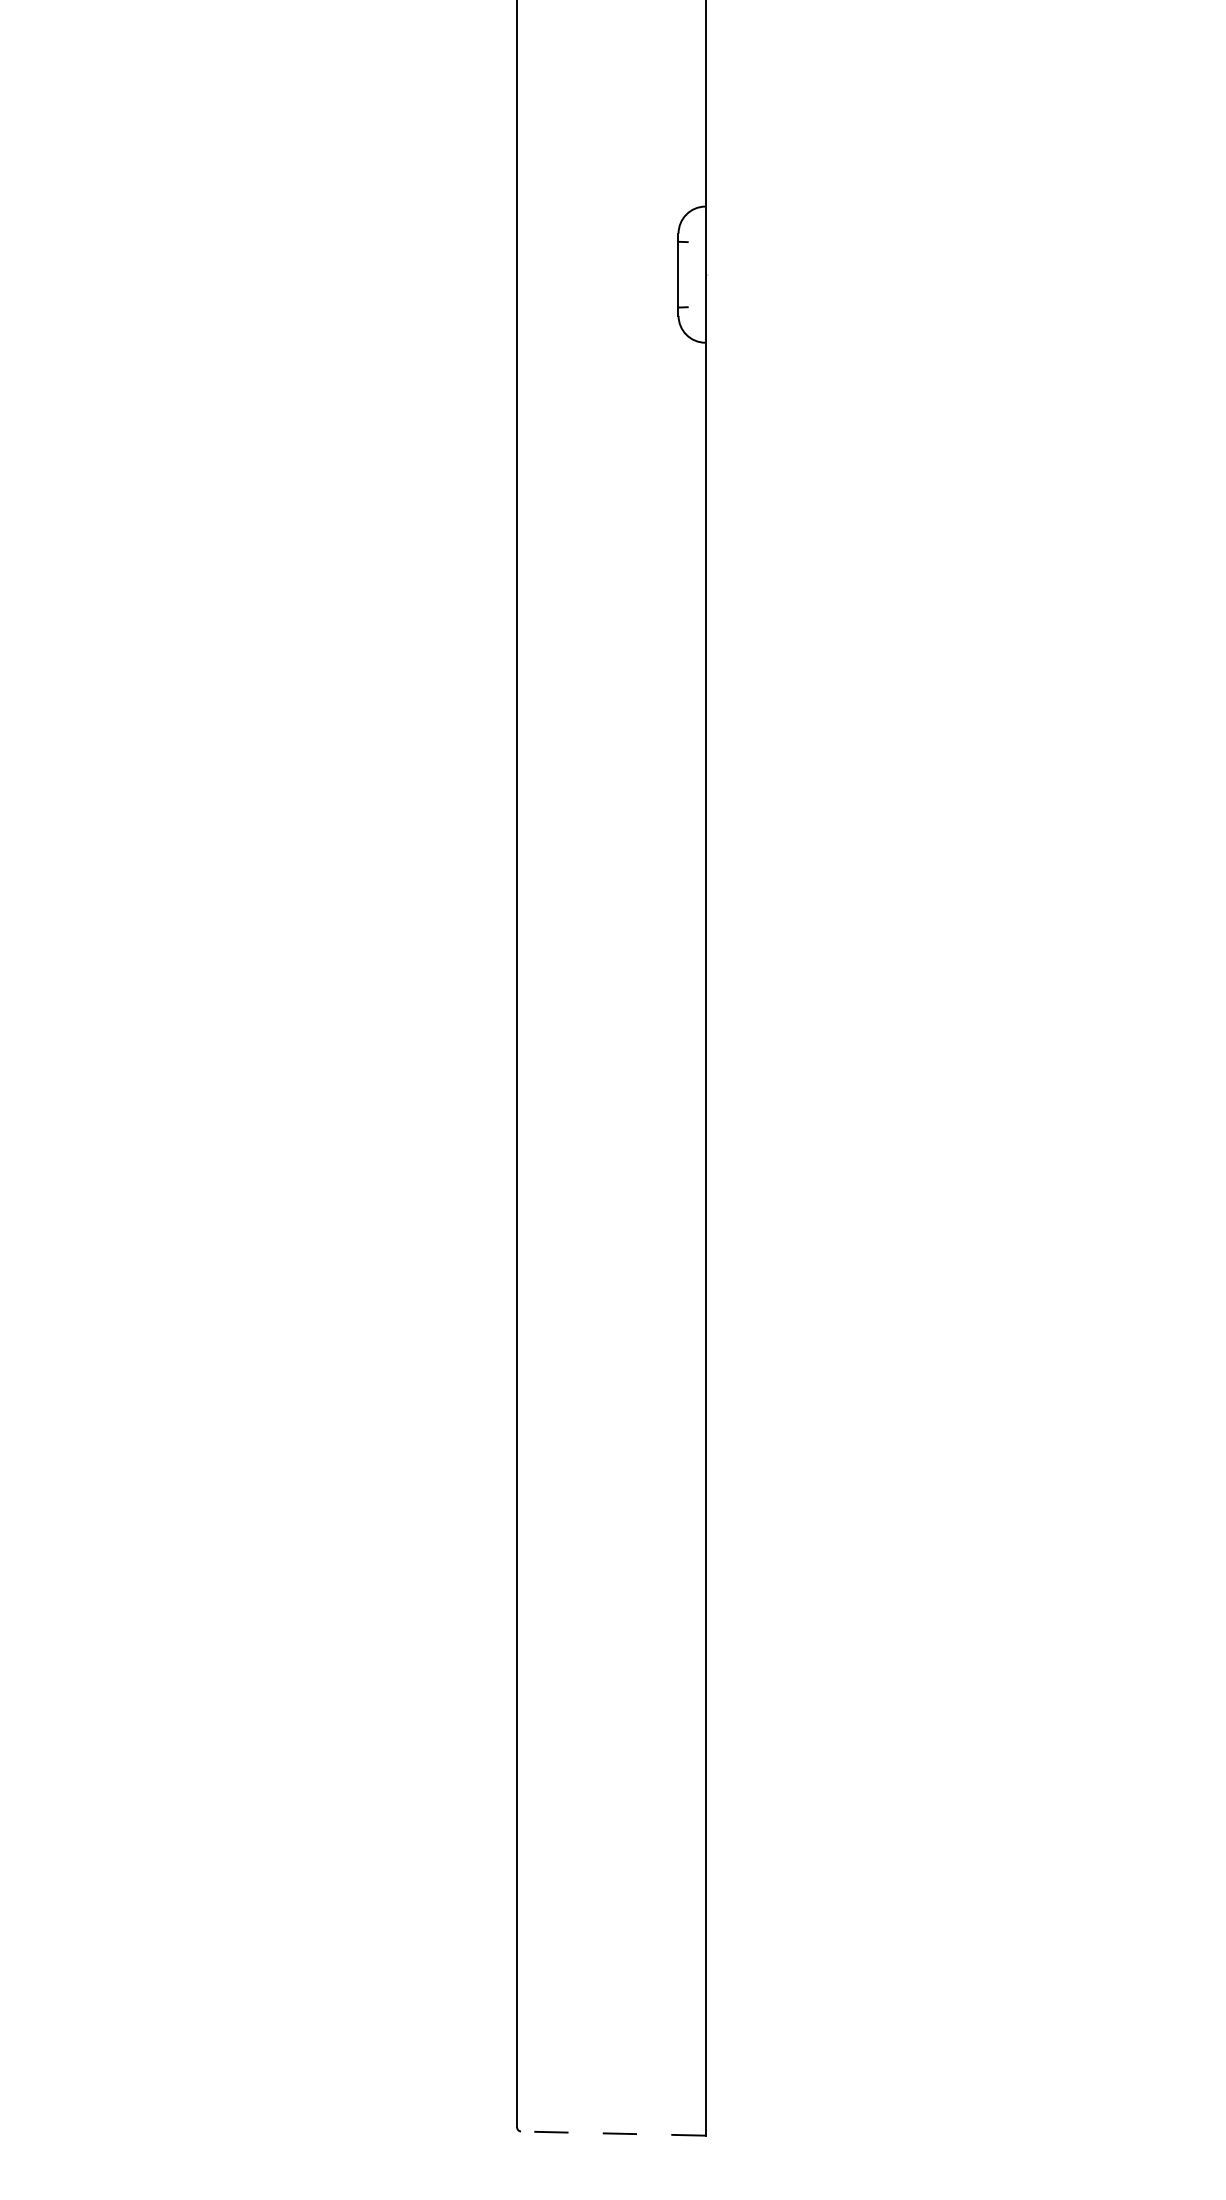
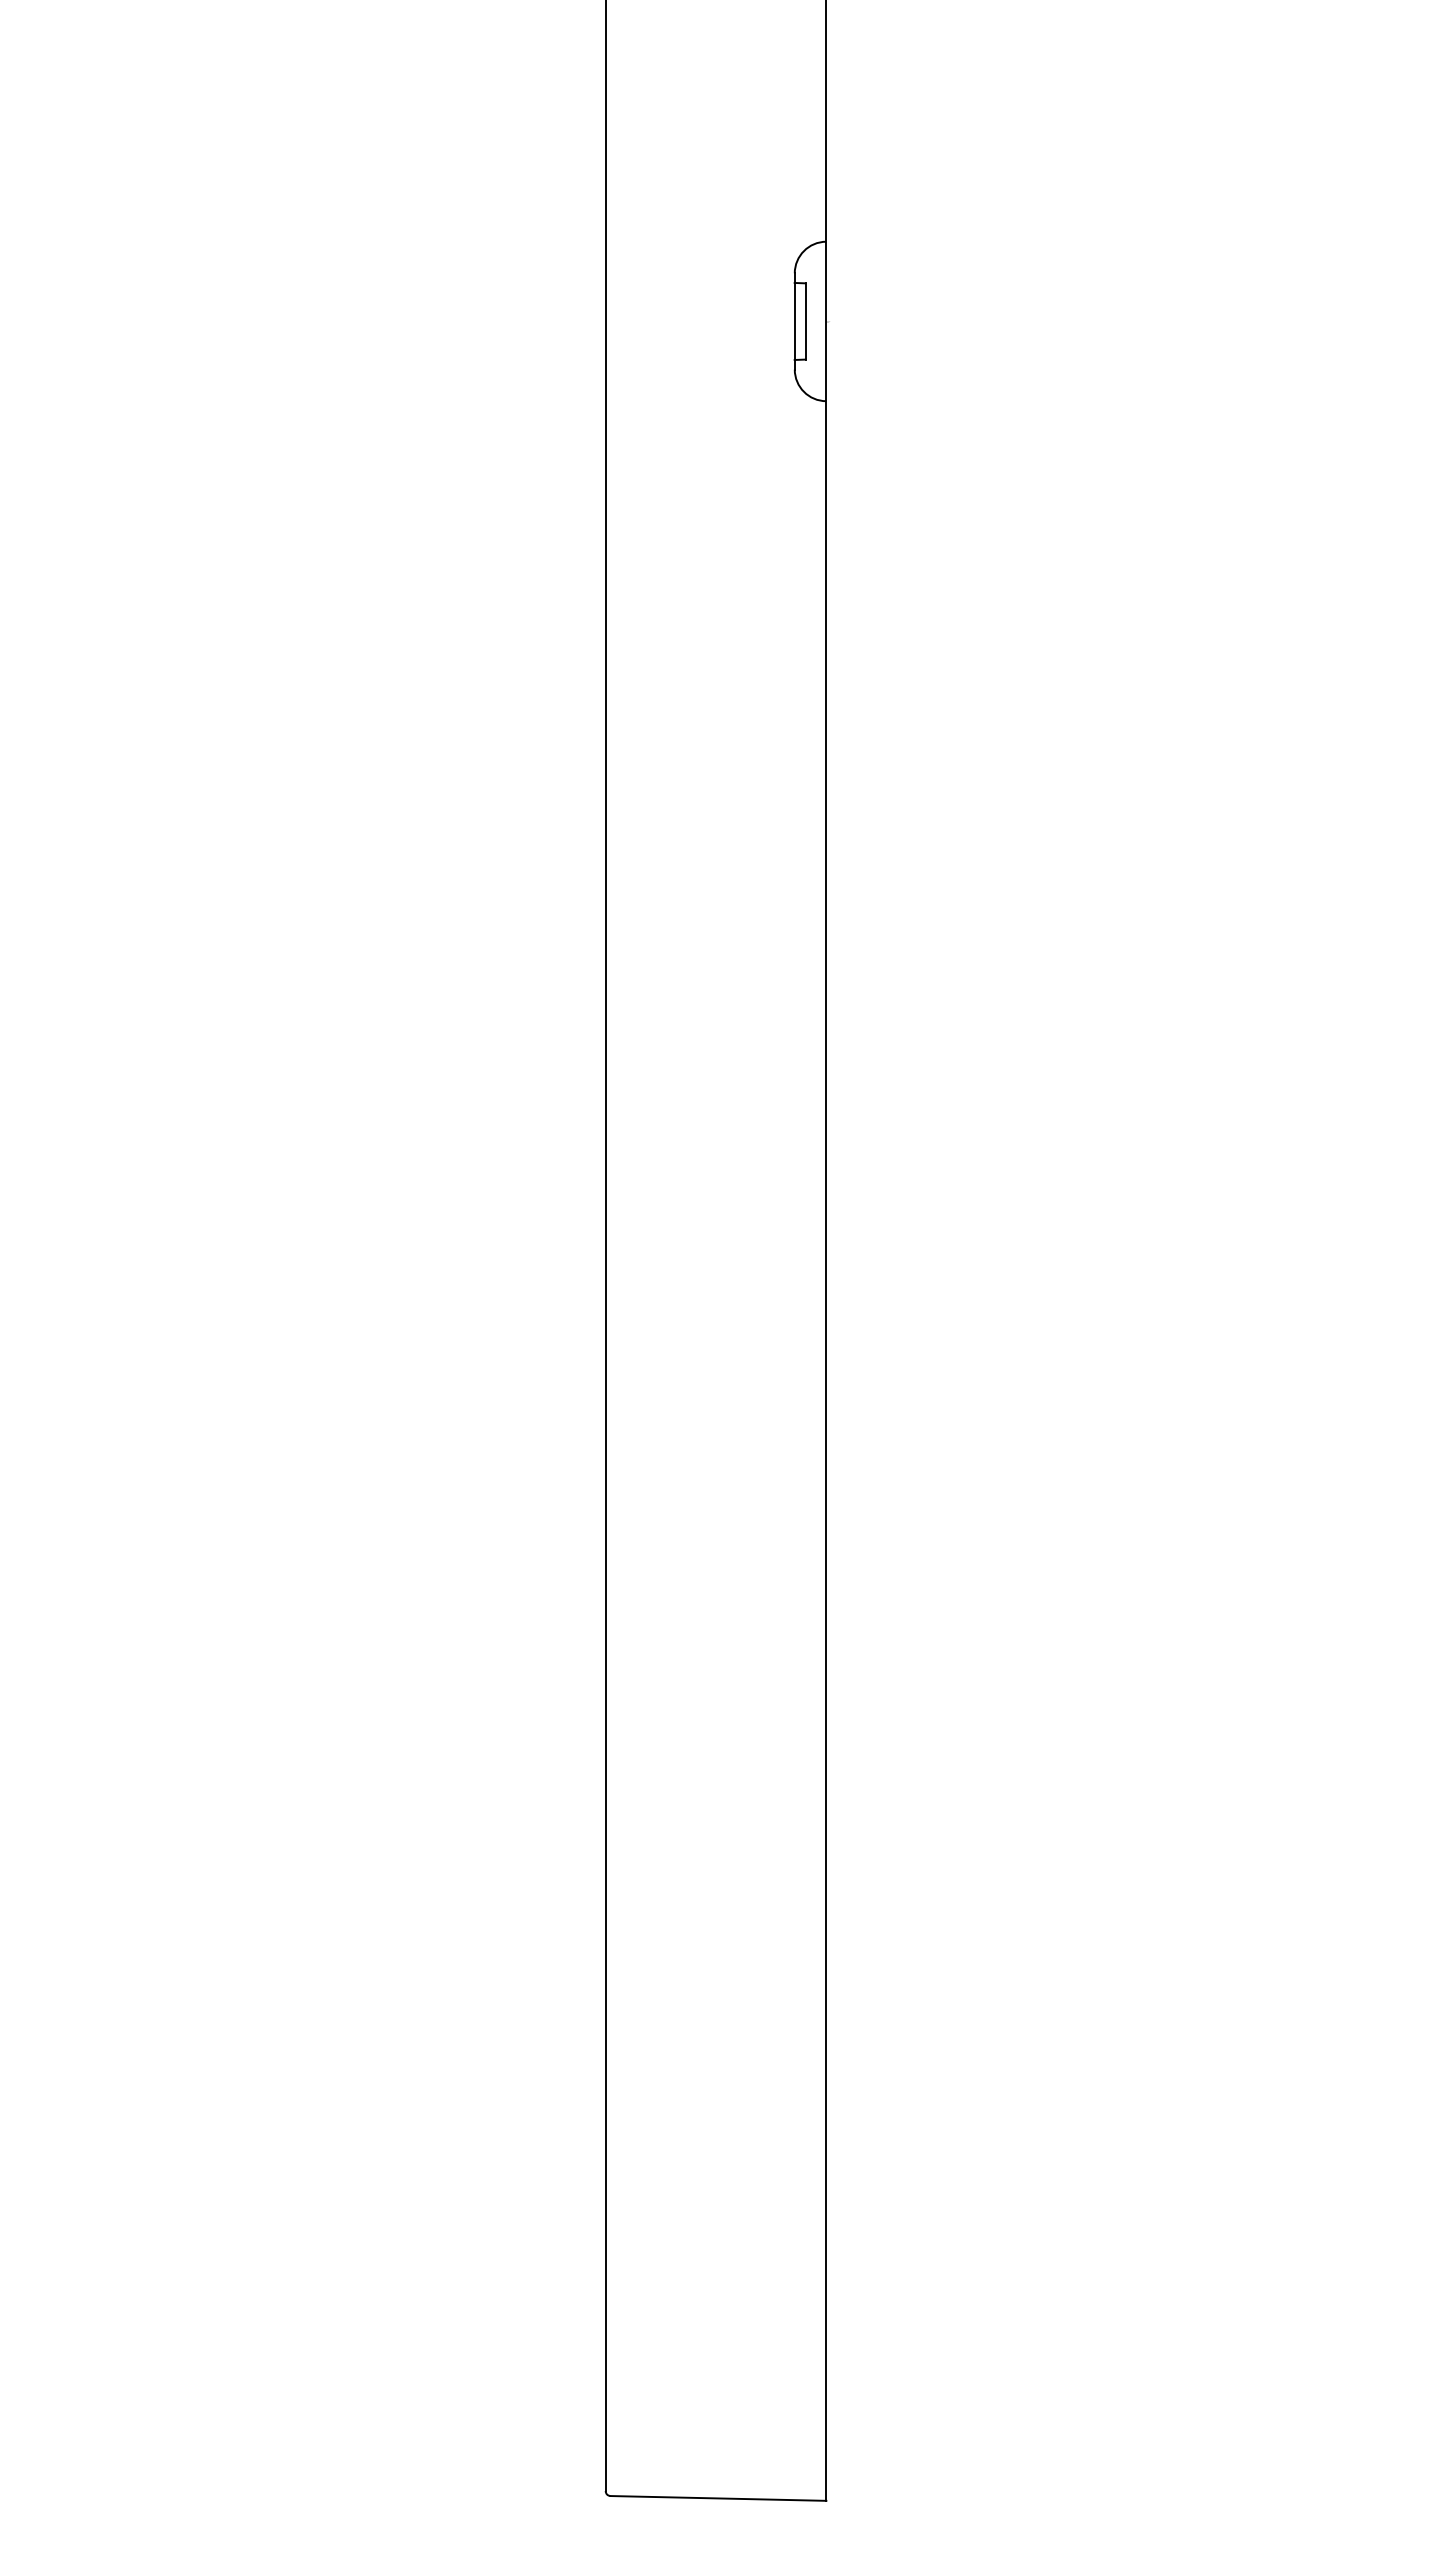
line: (687, 274) -> (805, 321), added
line: (613, 2133) -> (718, 2498), dashed -> solid

